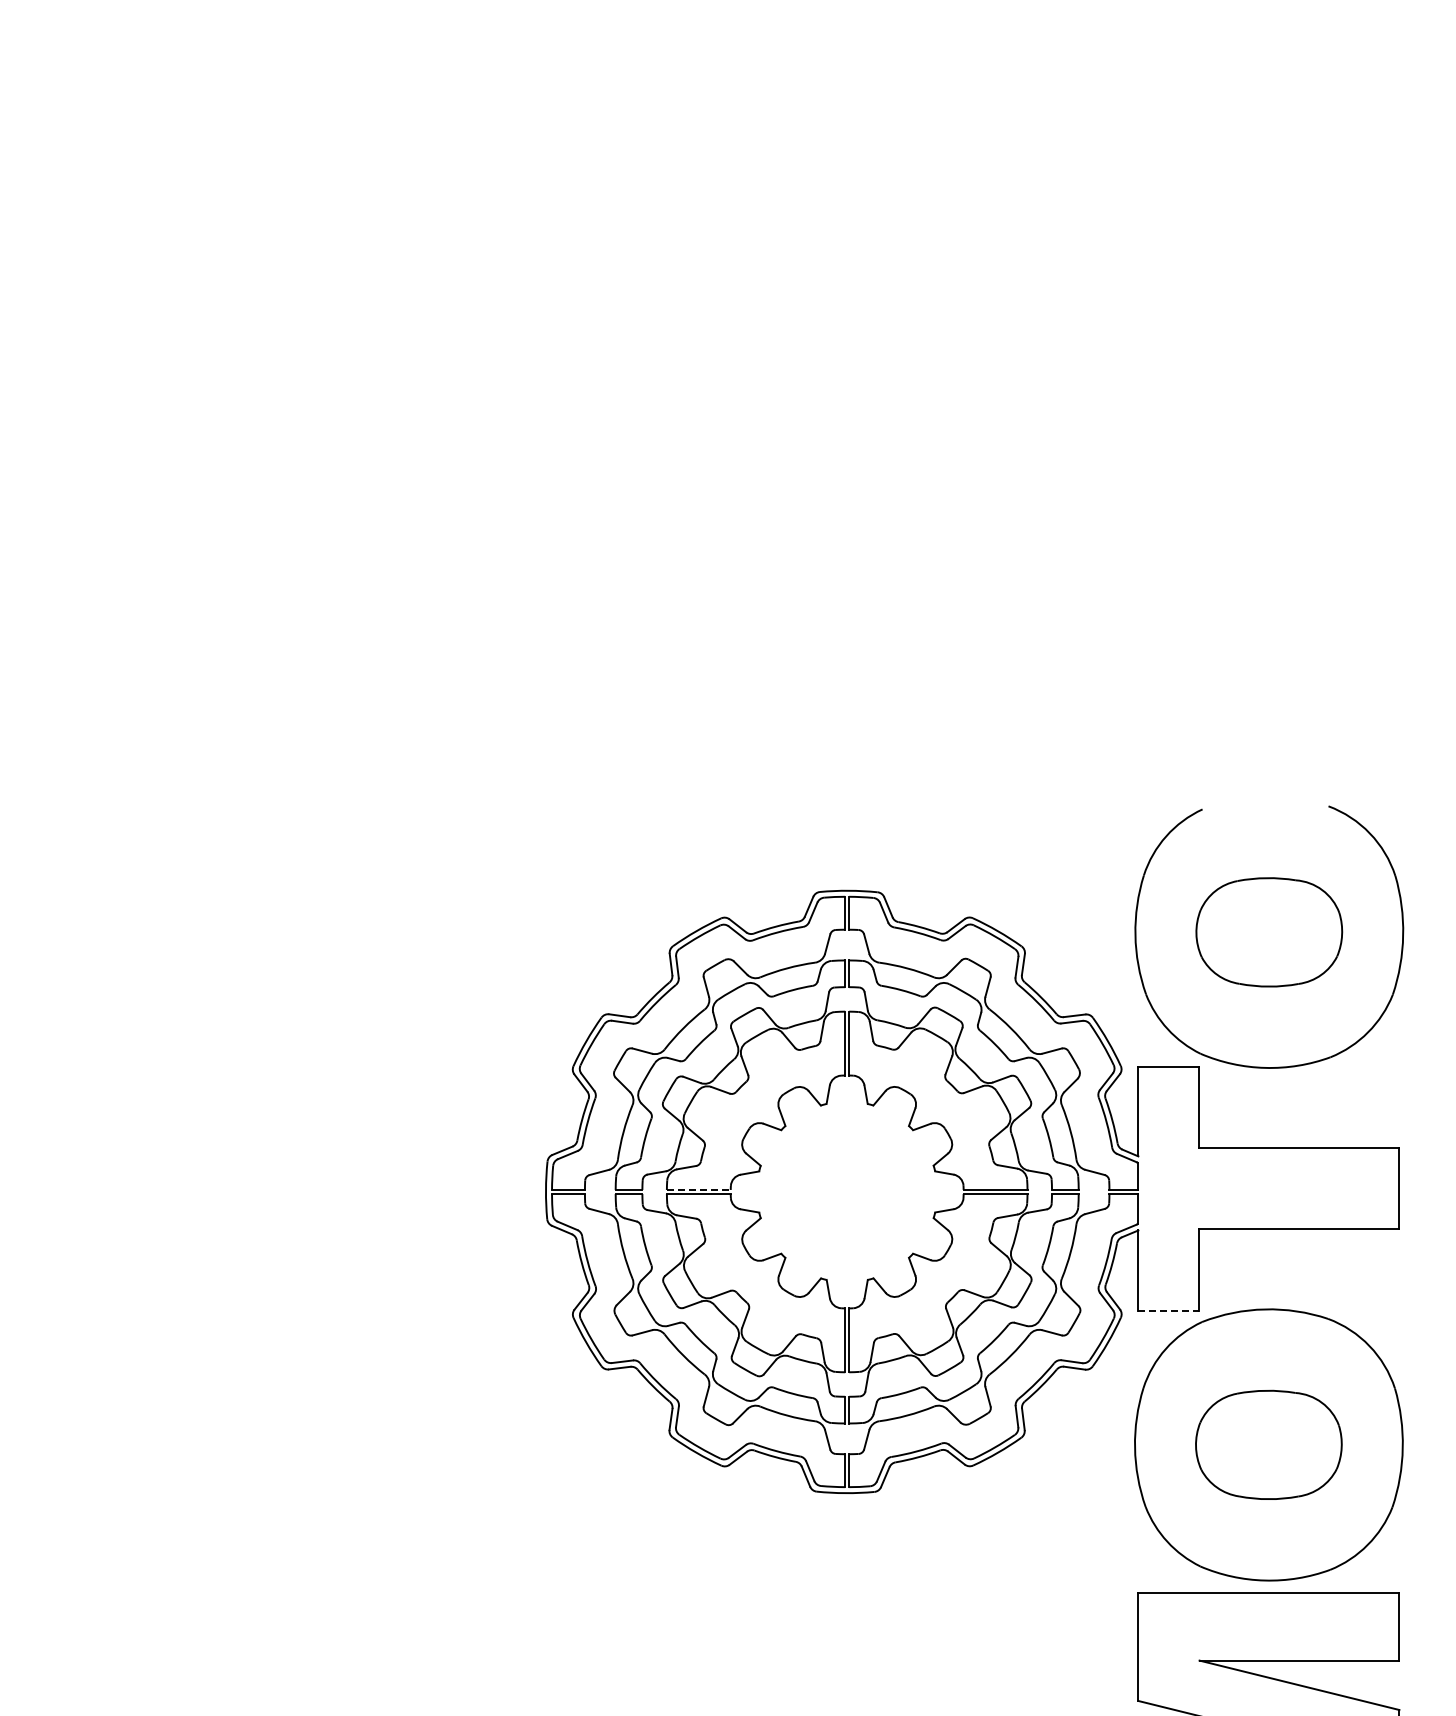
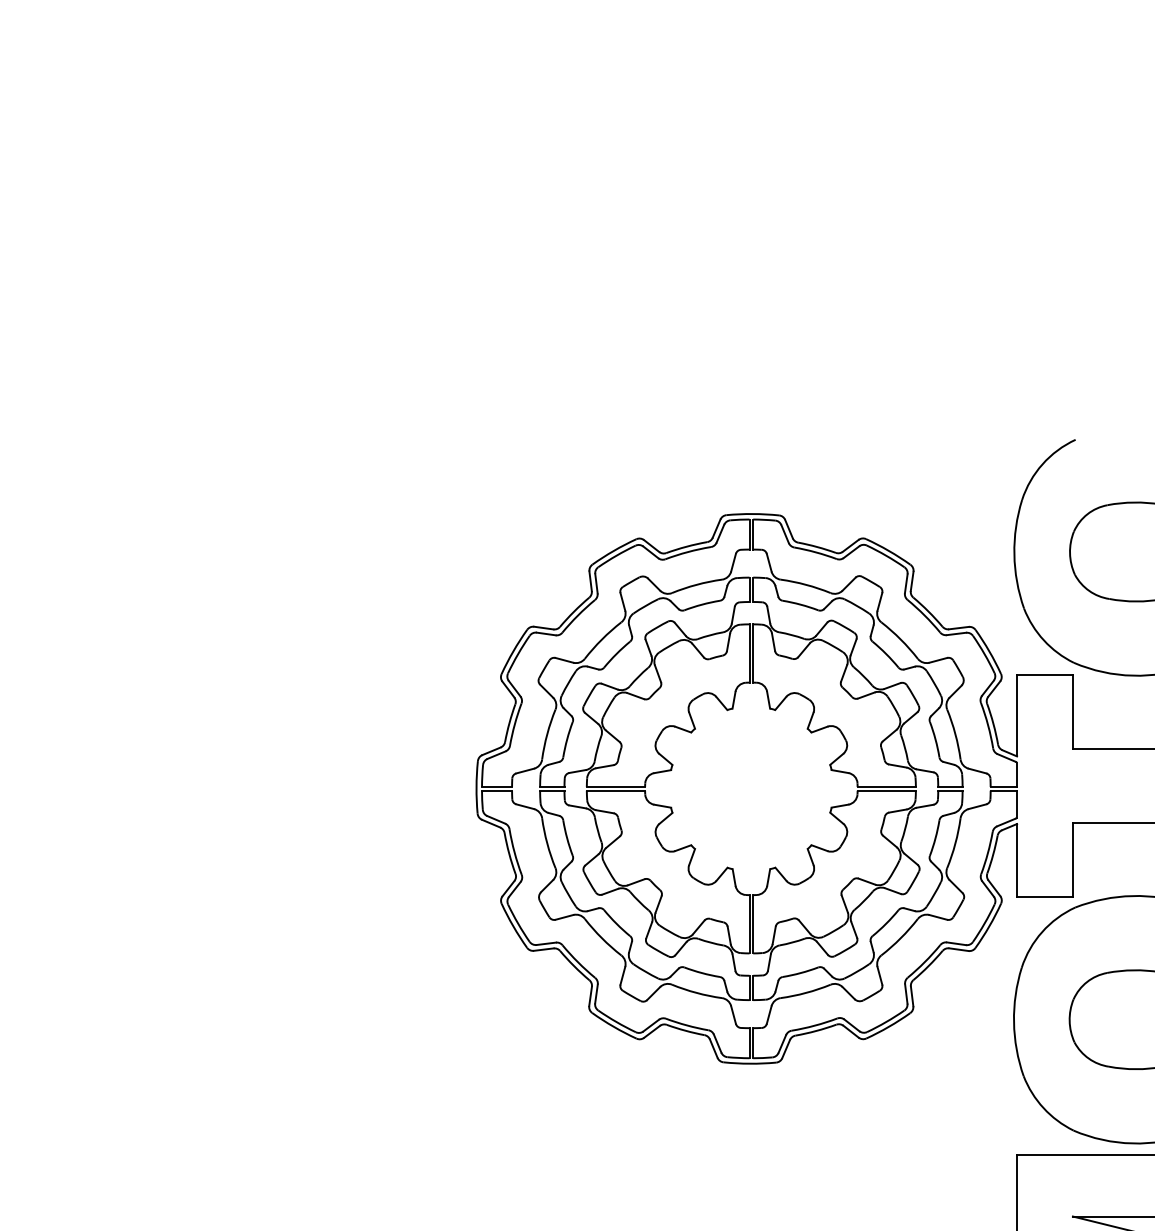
line: (698, 1189) -> (615, 786), dashed -> solid
line: (1168, 1310) -> (1044, 897), dashed -> solid

